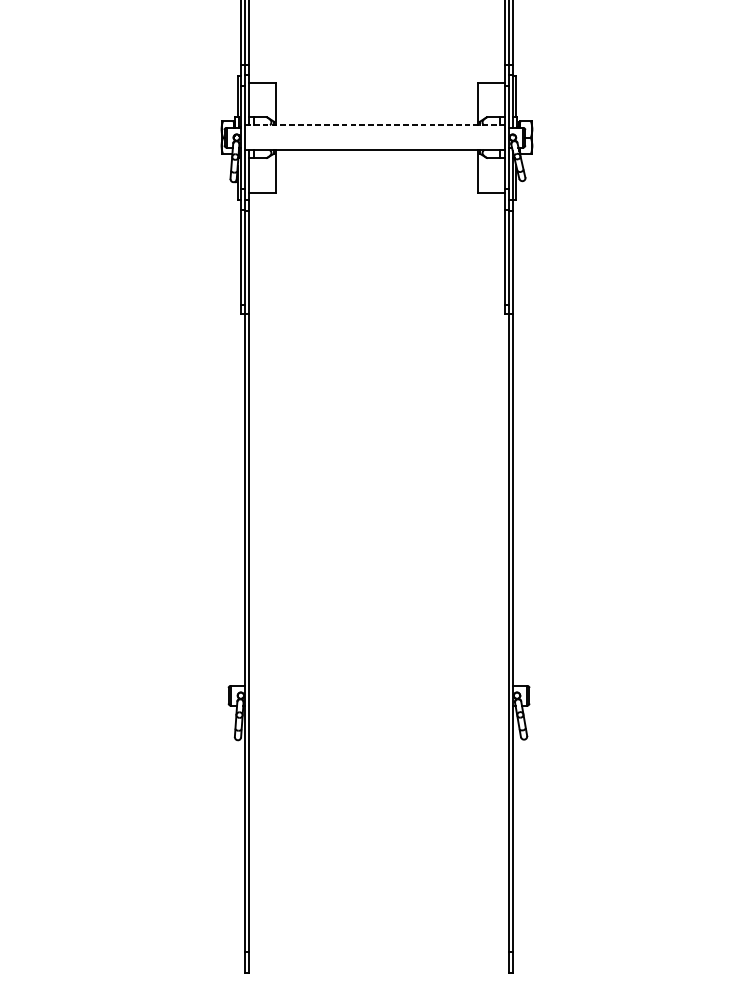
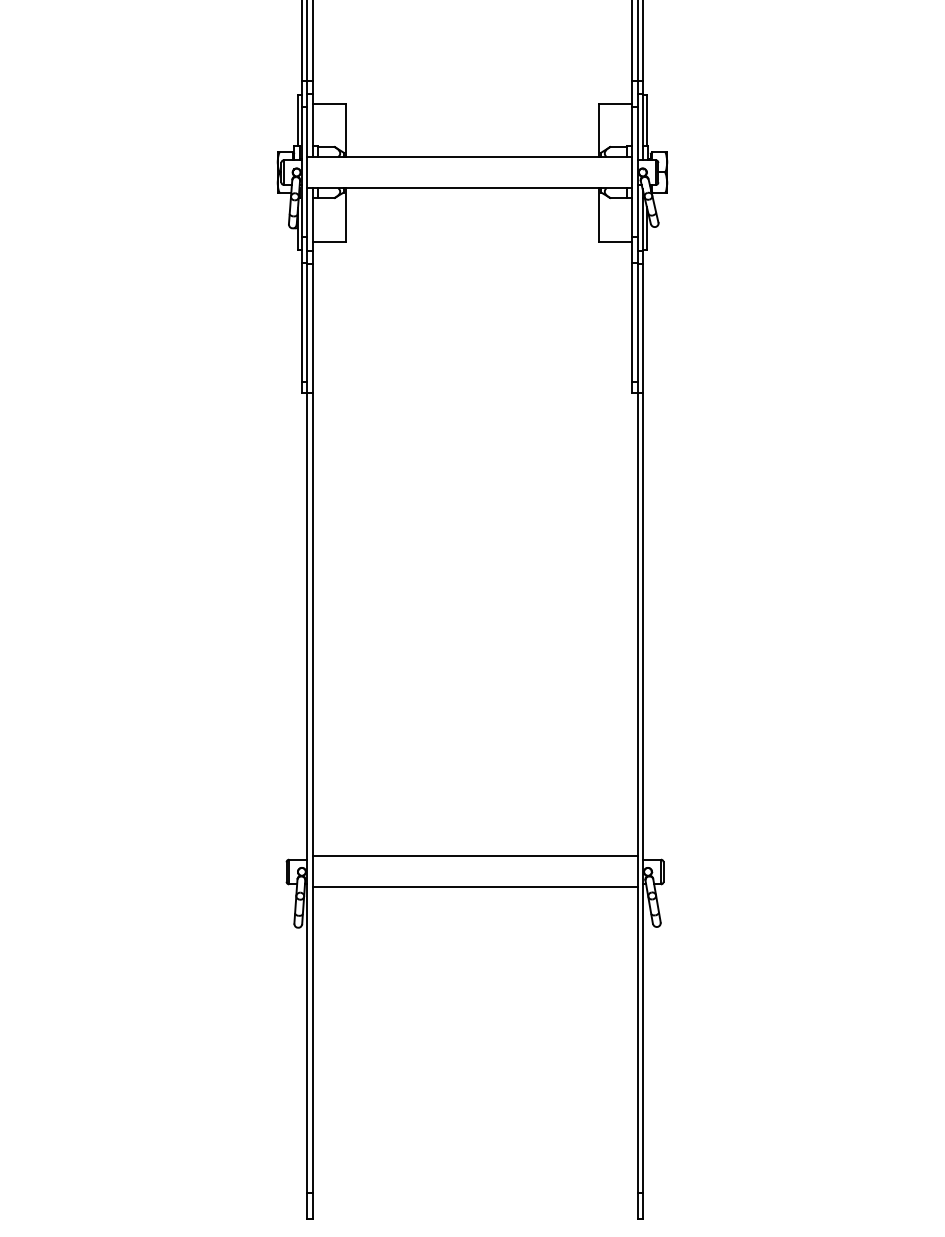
line: (374, 124) -> (469, 156), dashed -> solid
line: (378, 683) -> (474, 856), added
line: (378, 708) -> (474, 887), added

